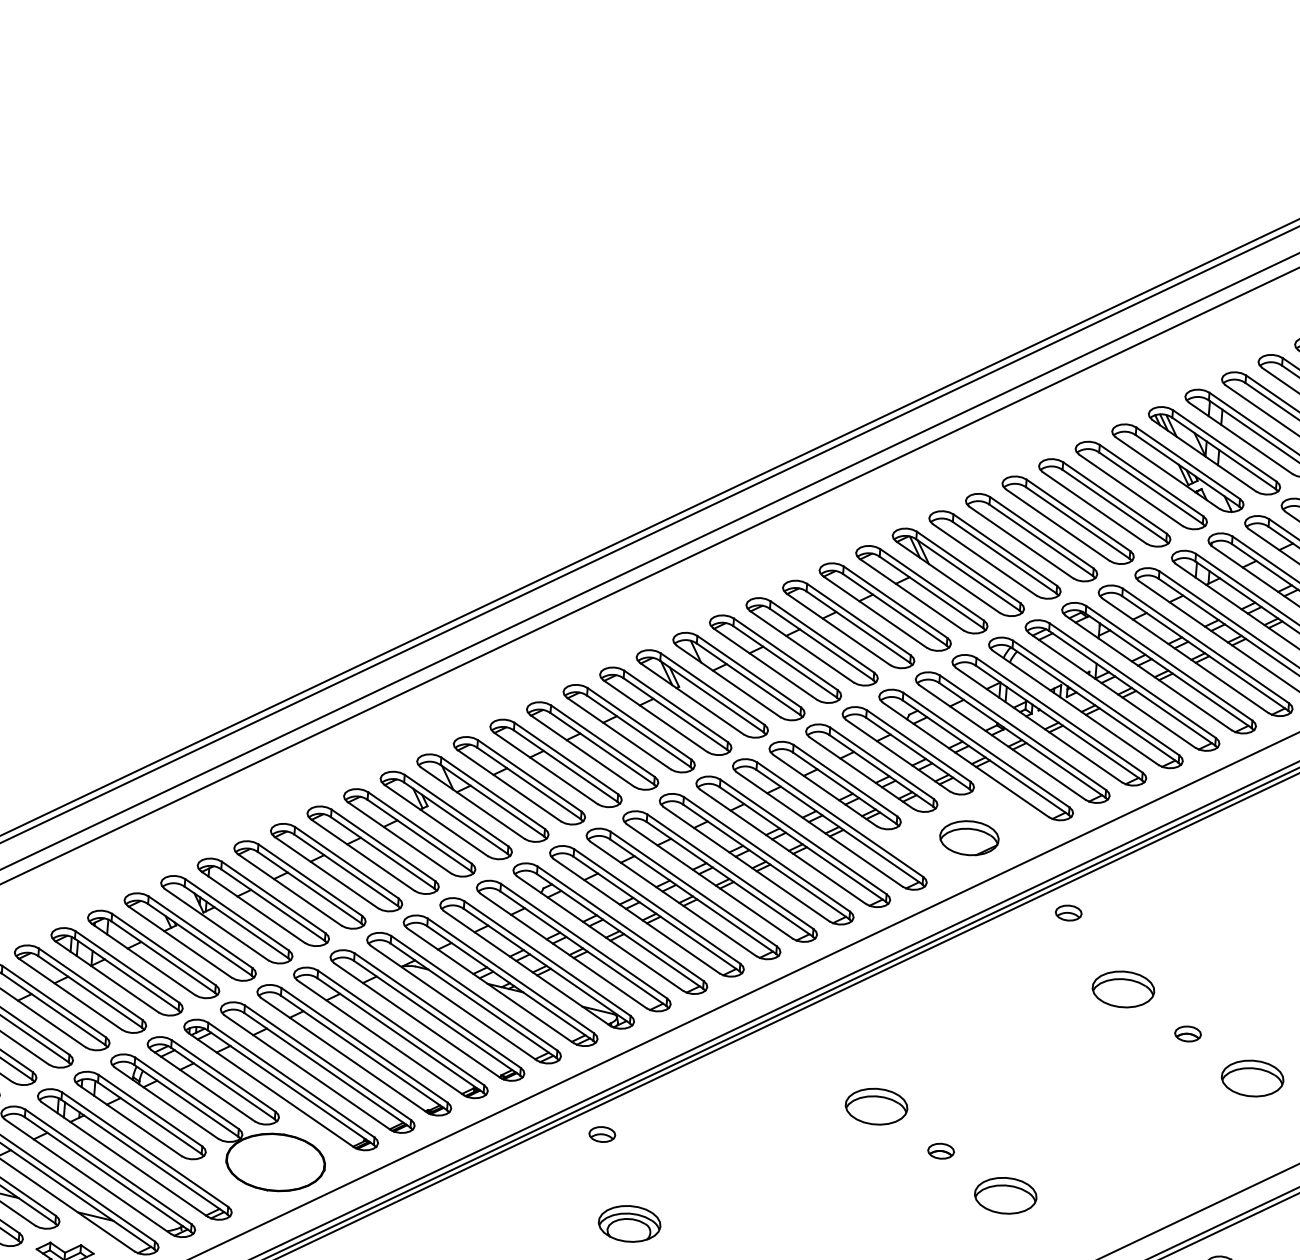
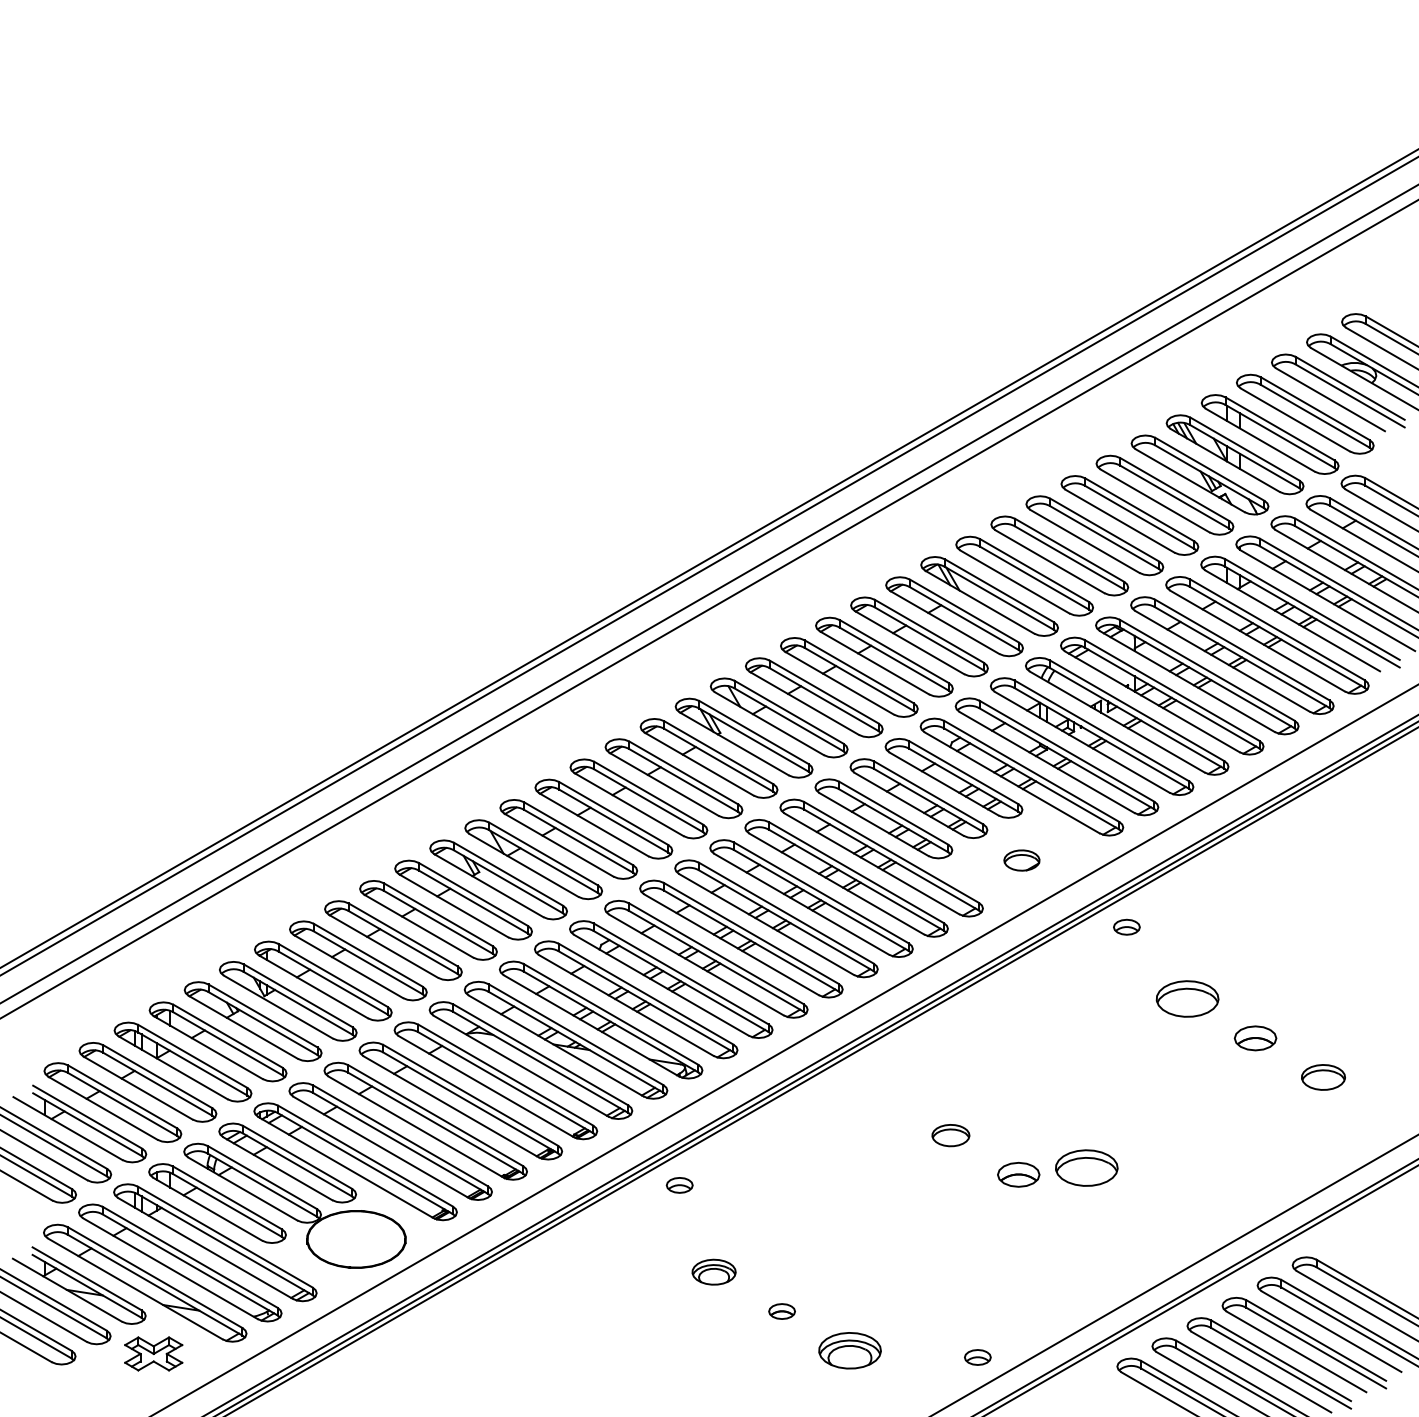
part: (969, 838) -> (1021, 860), size x0.6
part: (1188, 1033) -> (1255, 1037), size x1.6
part: (1252, 1078) -> (1323, 1077), size x0.7
part: (876, 1106) -> (950, 1135), size x0.6
part: (940, 1150) -> (1018, 1174), size x1.6
part: (1005, 1195) -> (1086, 1167), moved
part: (629, 1223) -> (713, 1271), size x0.7

